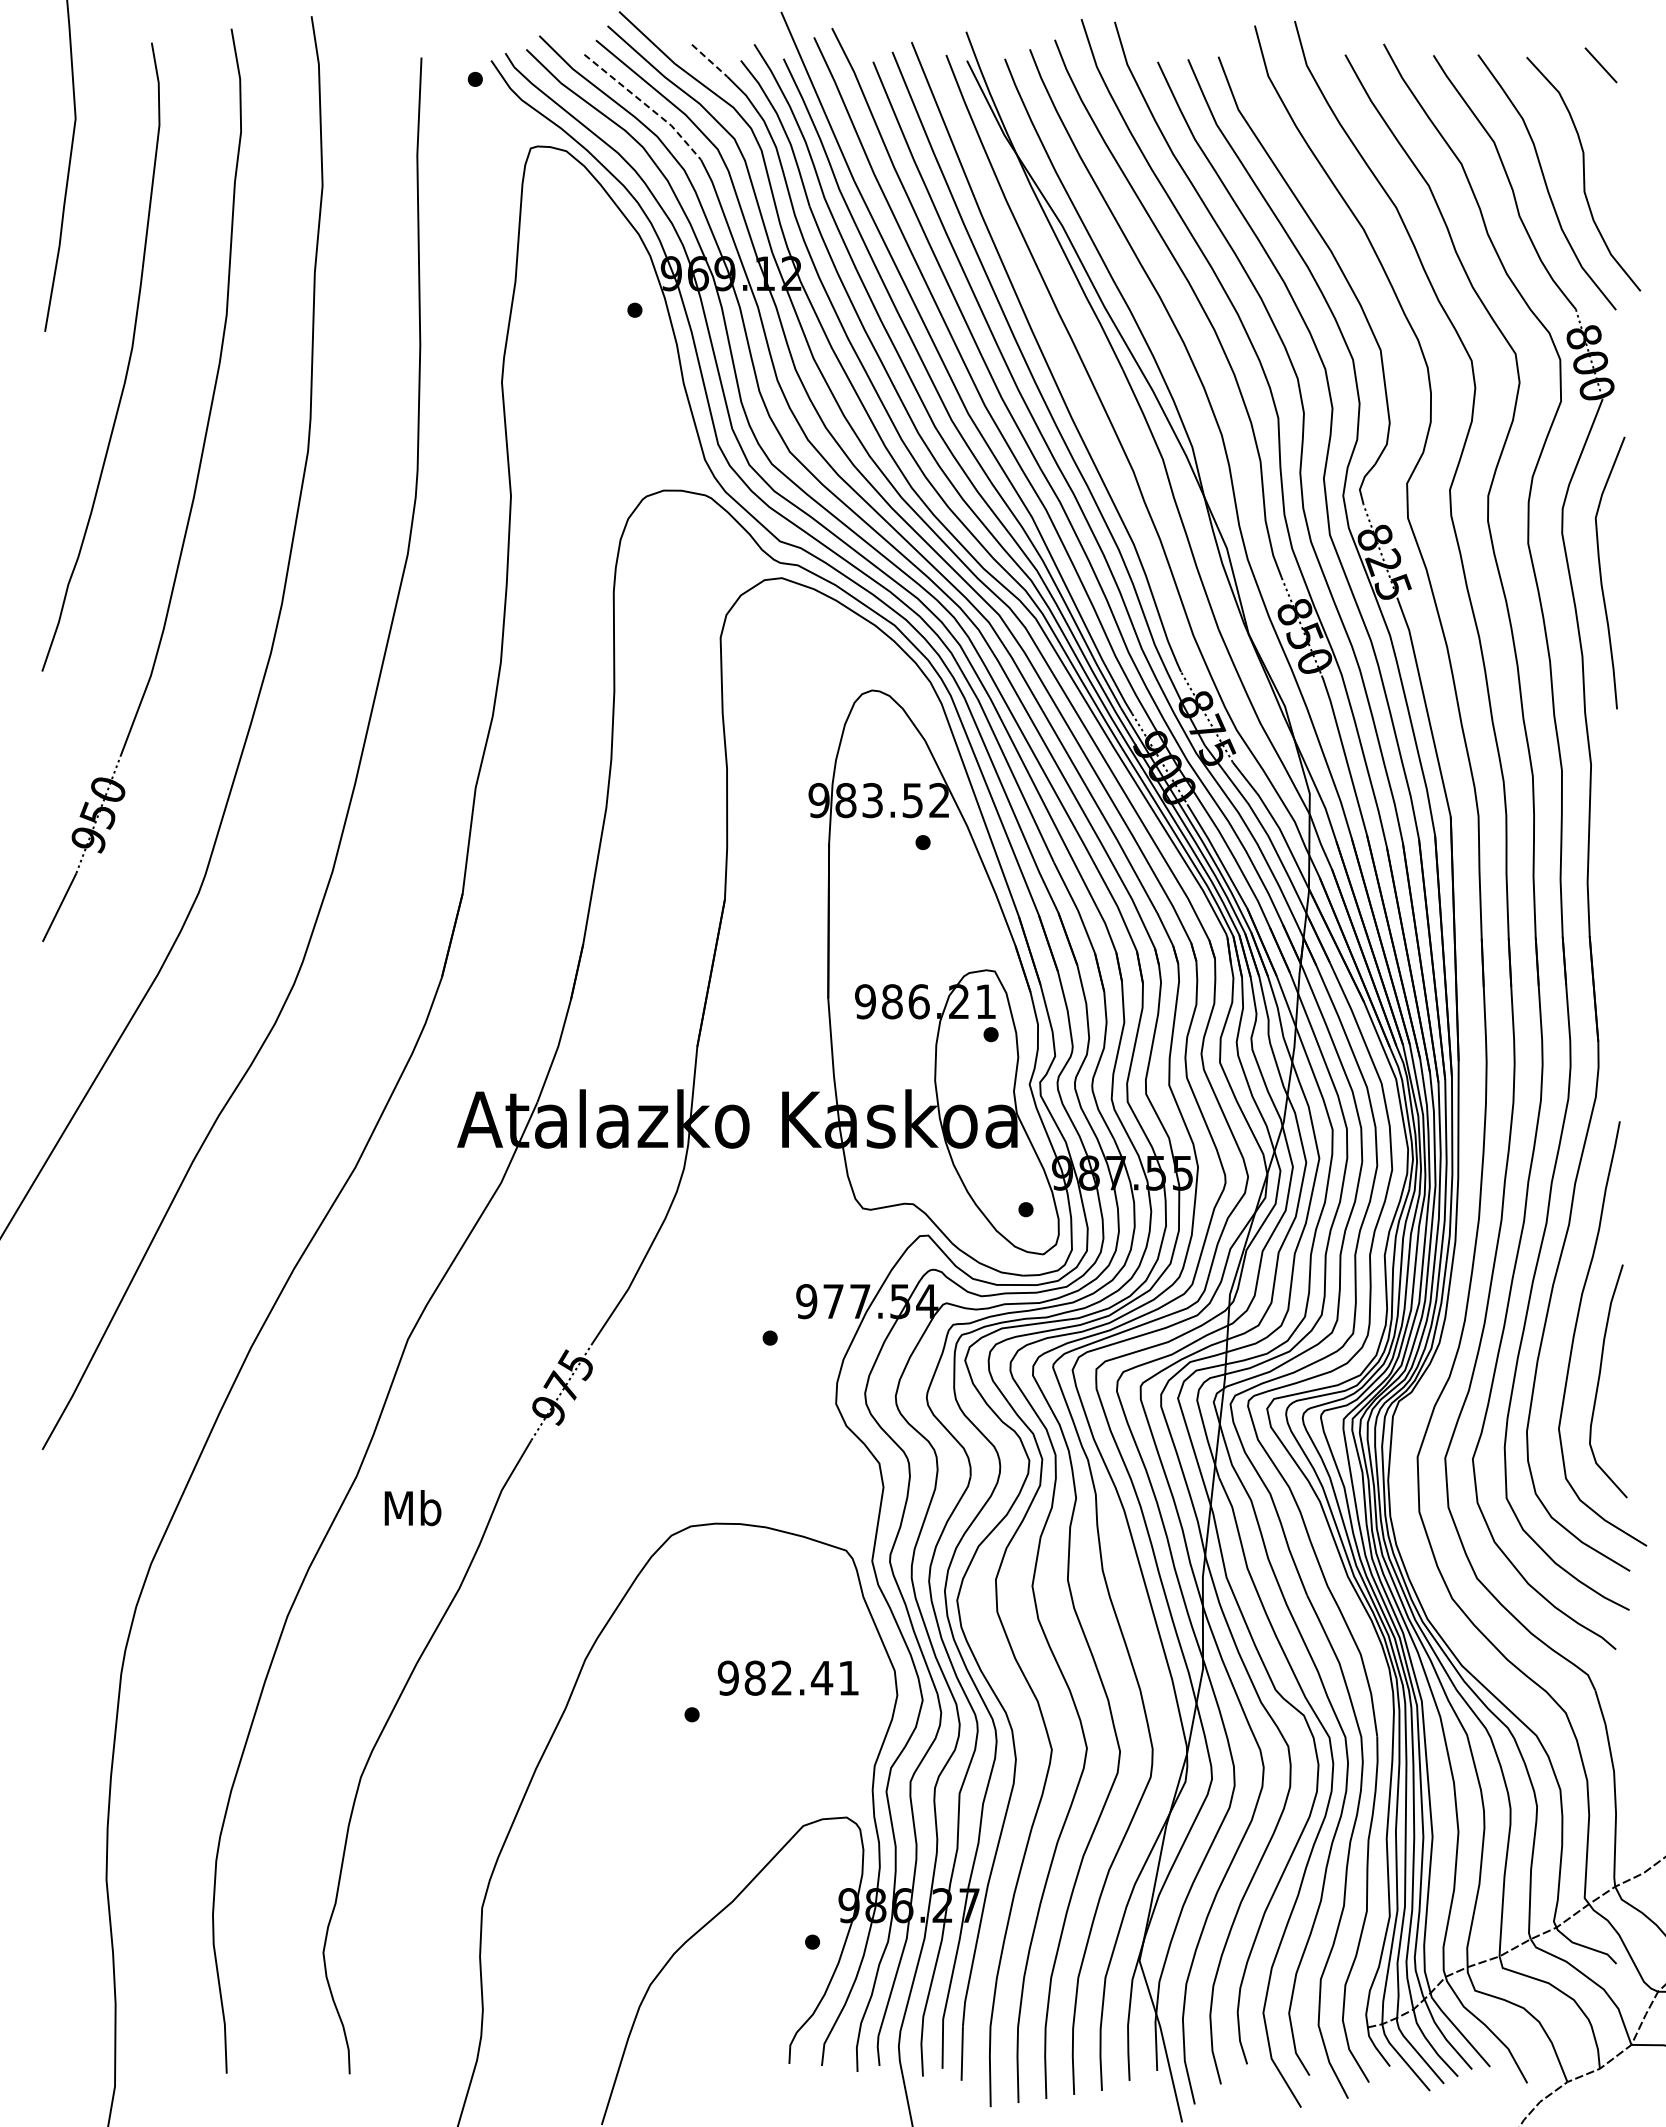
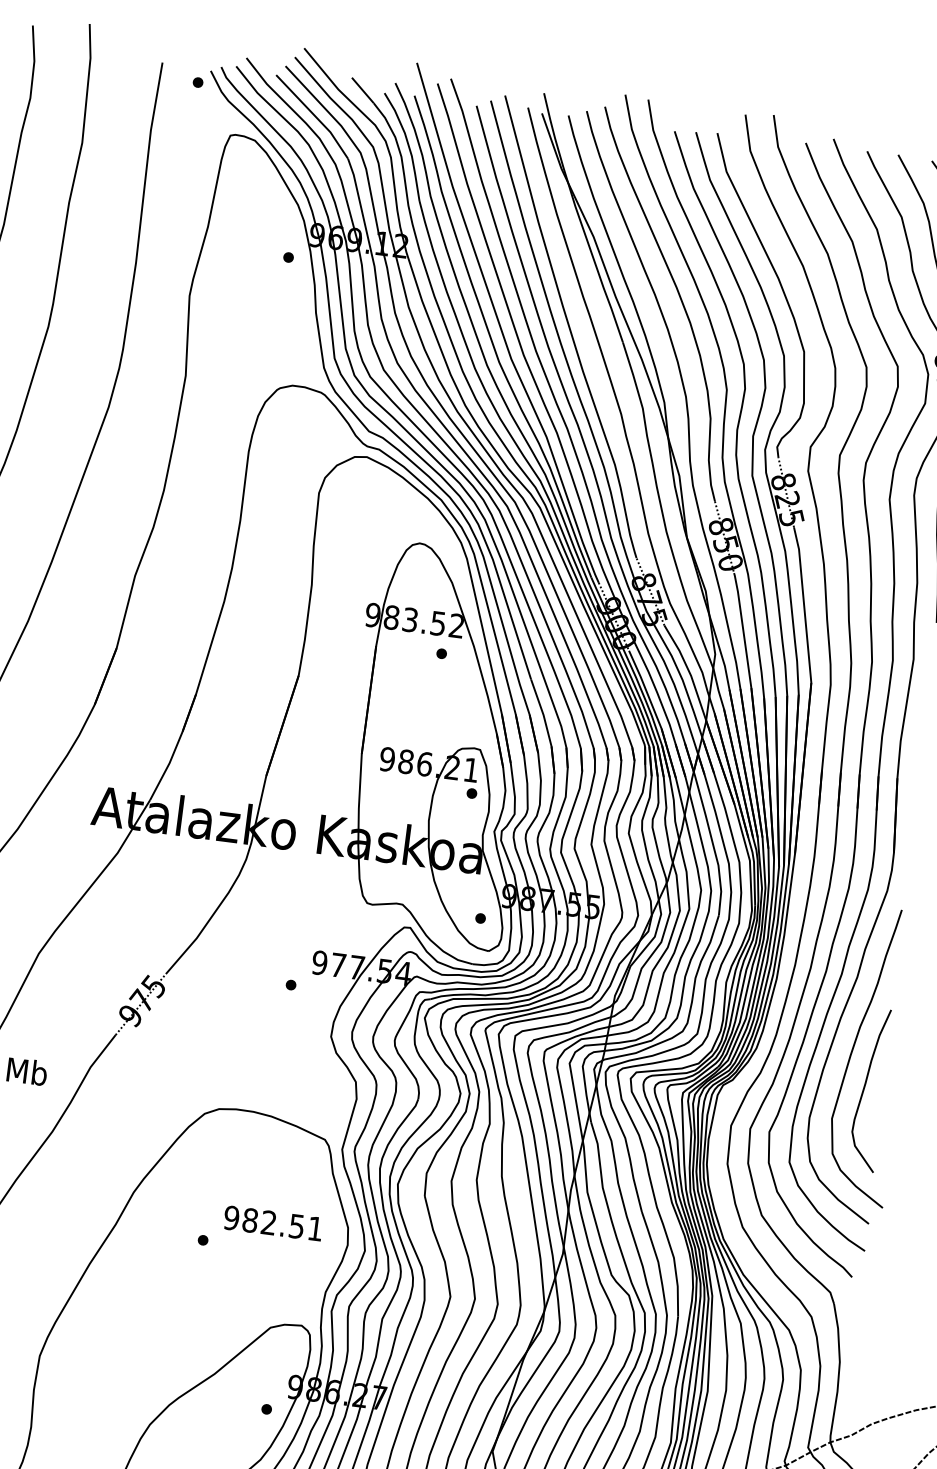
line: (709, 60) -> (362, 90), dashed -> solid
line: (646, 104) -> (314, 115), dashed -> solid
text: (821, 1678) -> (296, 1226), 982.41 -> 982.51

